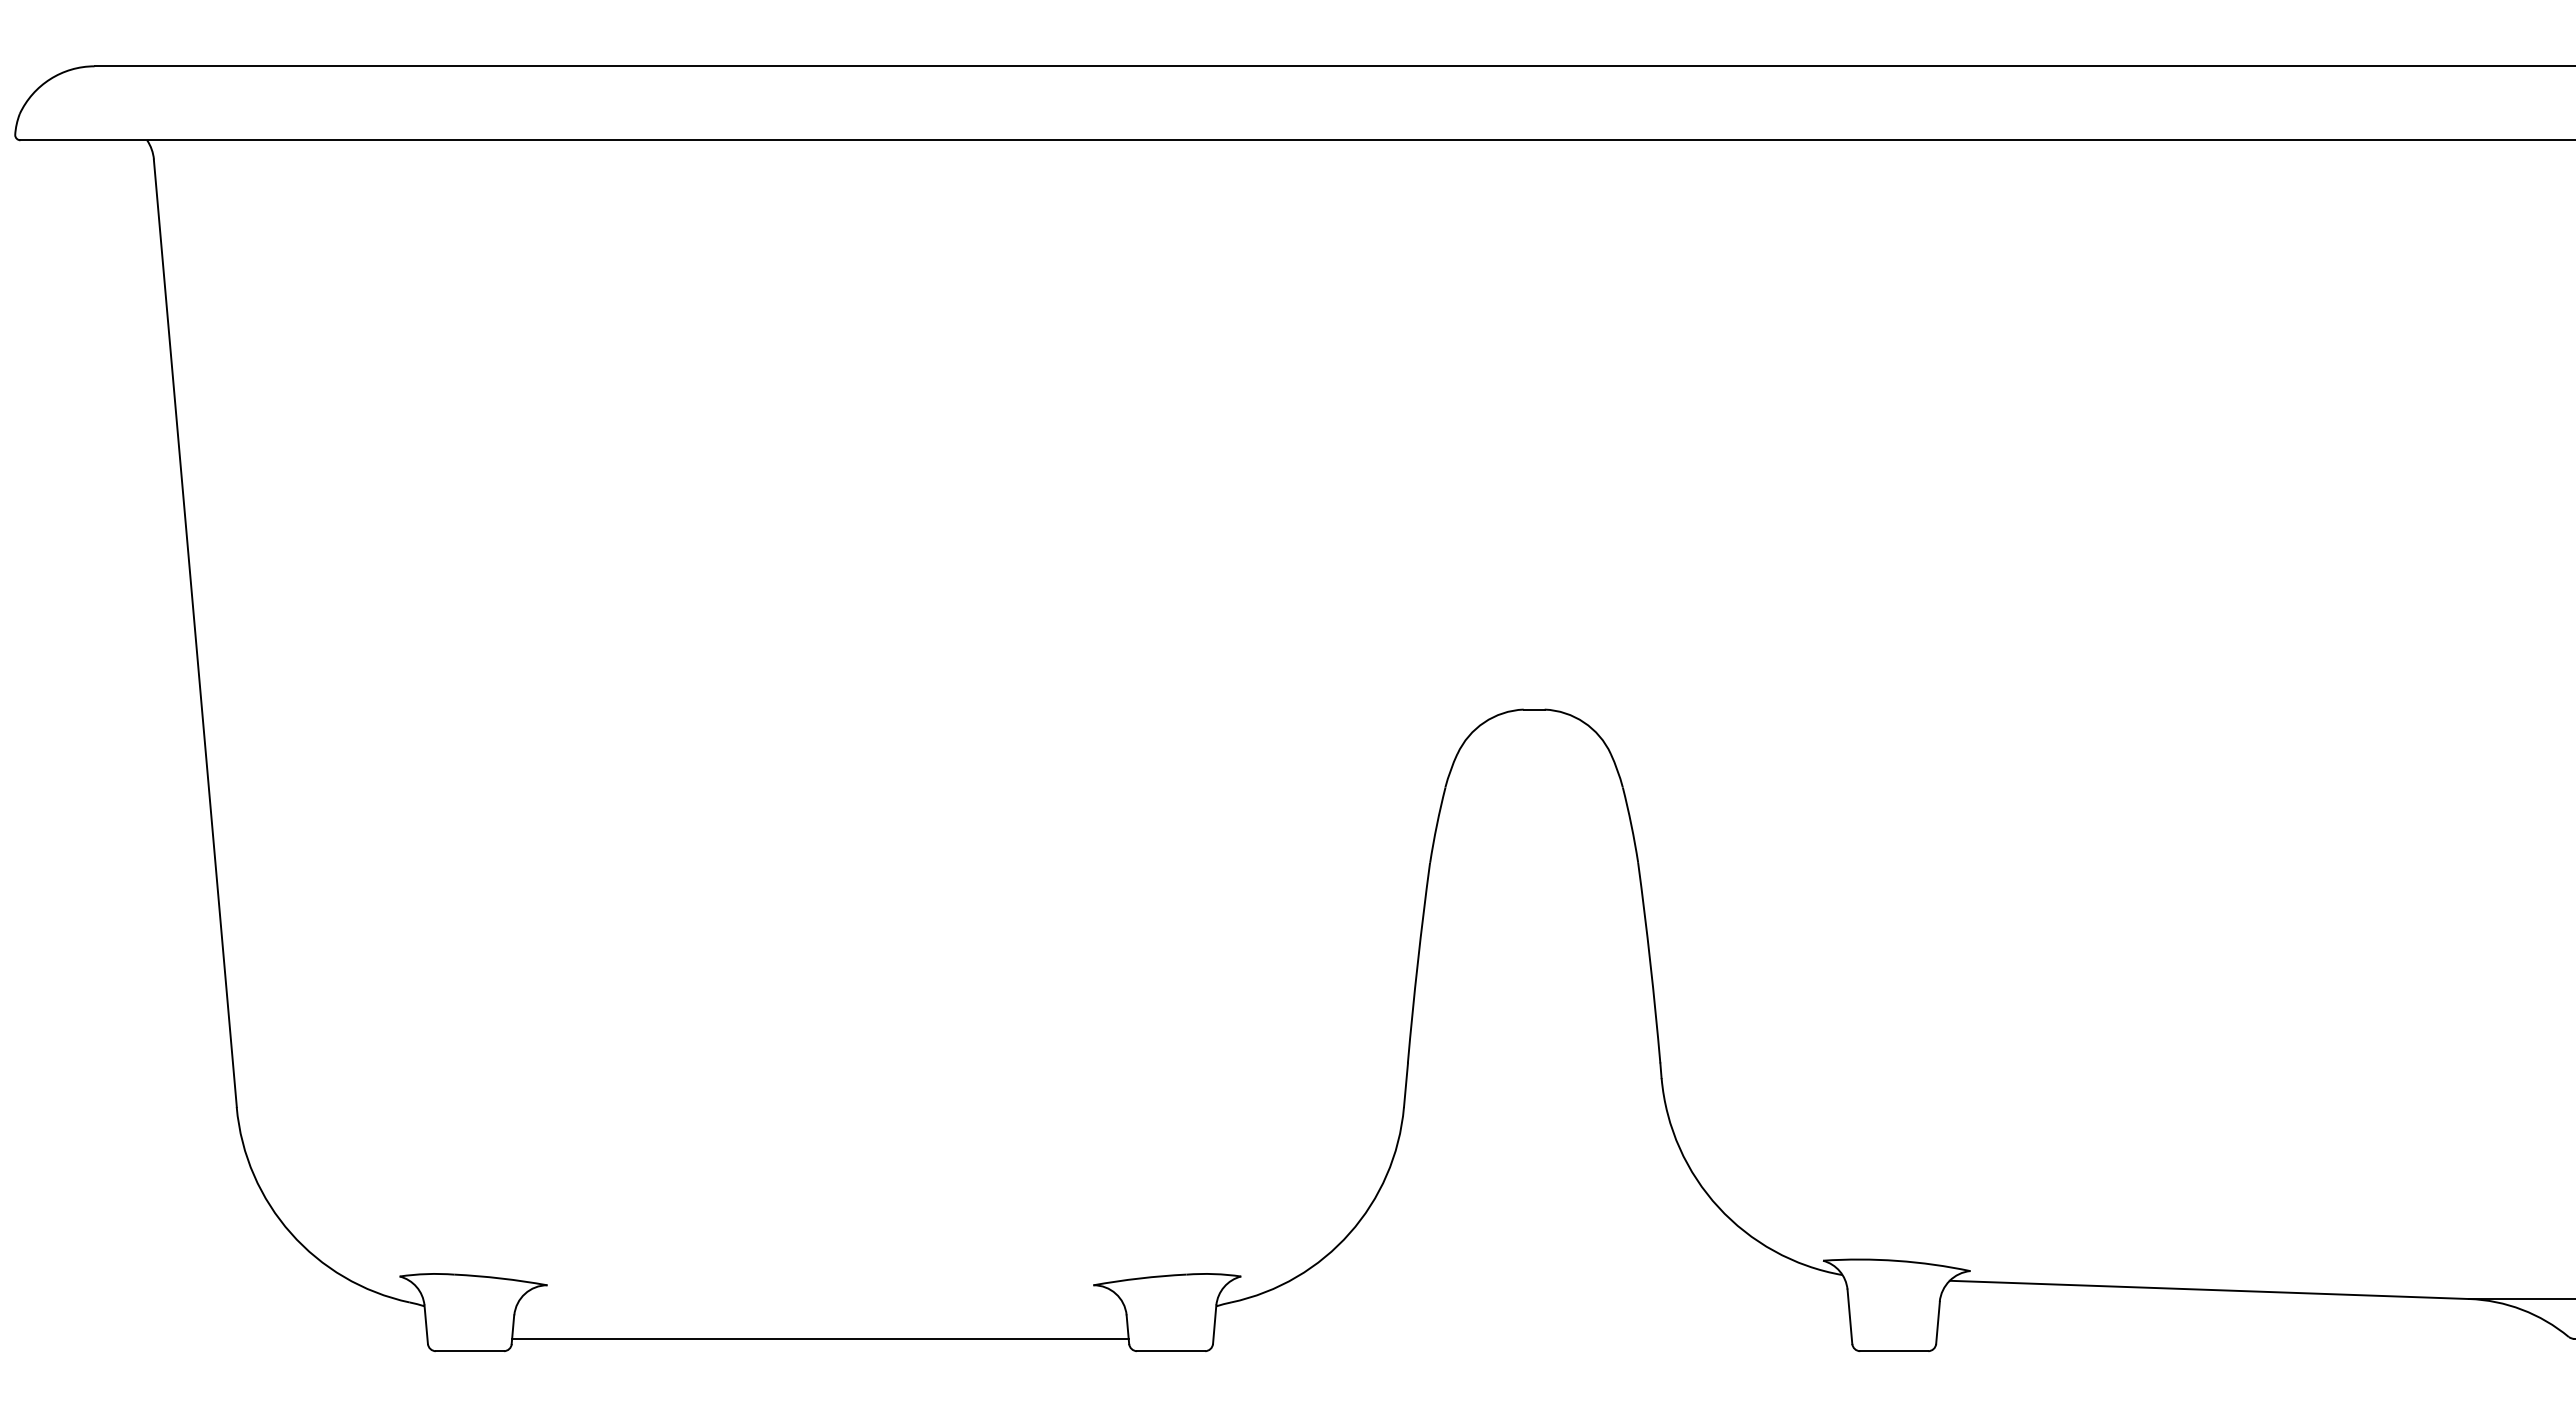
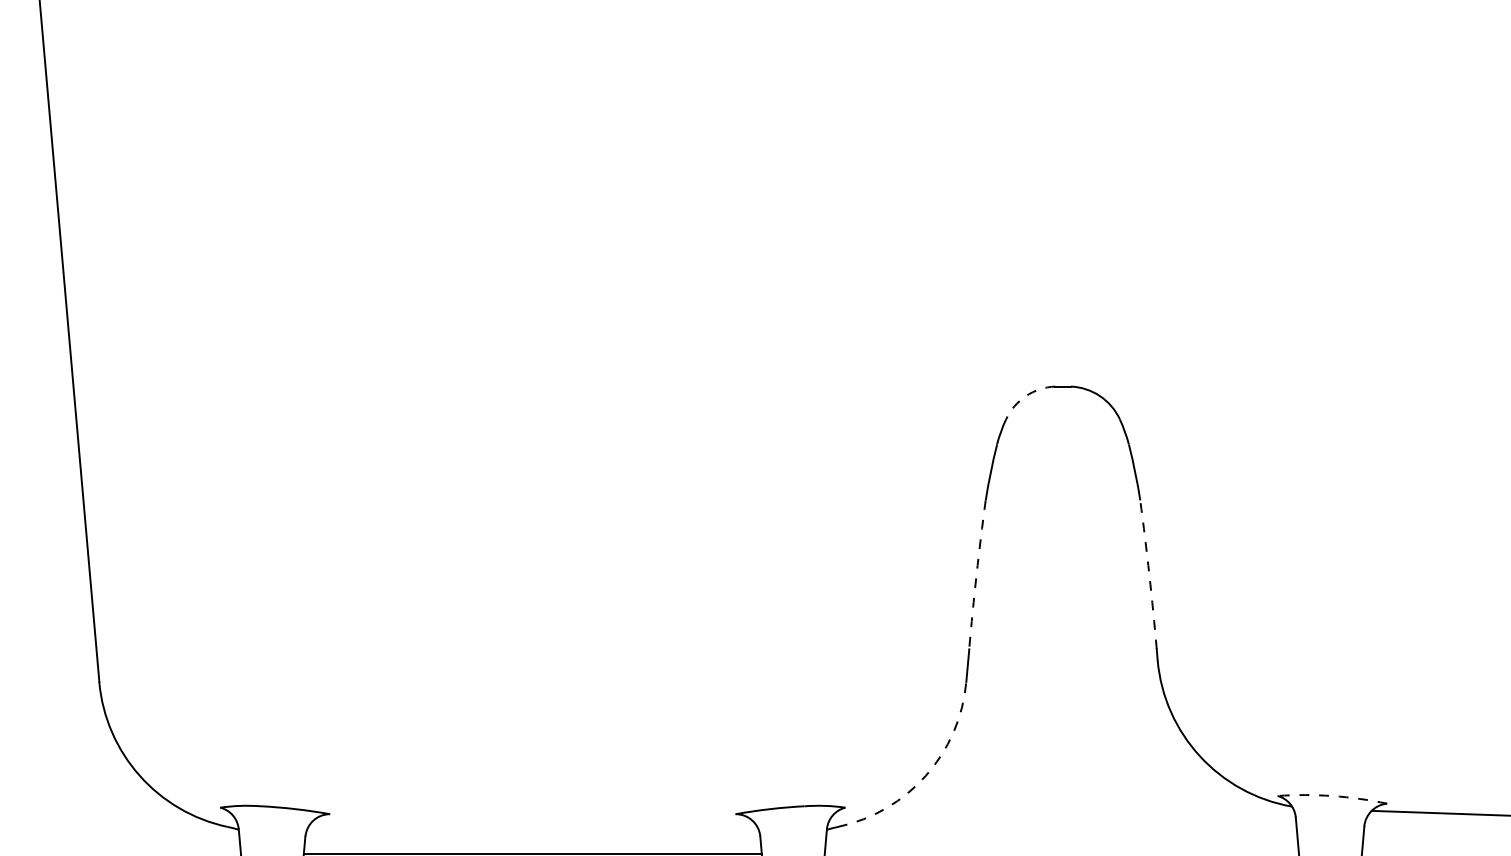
arc: (1484, 722) -> (1026, 396), solid -> dashed
arc: (1417, 963) -> (976, 575), solid -> dashed
arc: (1650, 963) -> (1149, 575), solid -> dashed
arc: (1349, 1233) -> (925, 775), solid -> dashed
arc: (1897, 1260) -> (1332, 795), solid -> dashed

